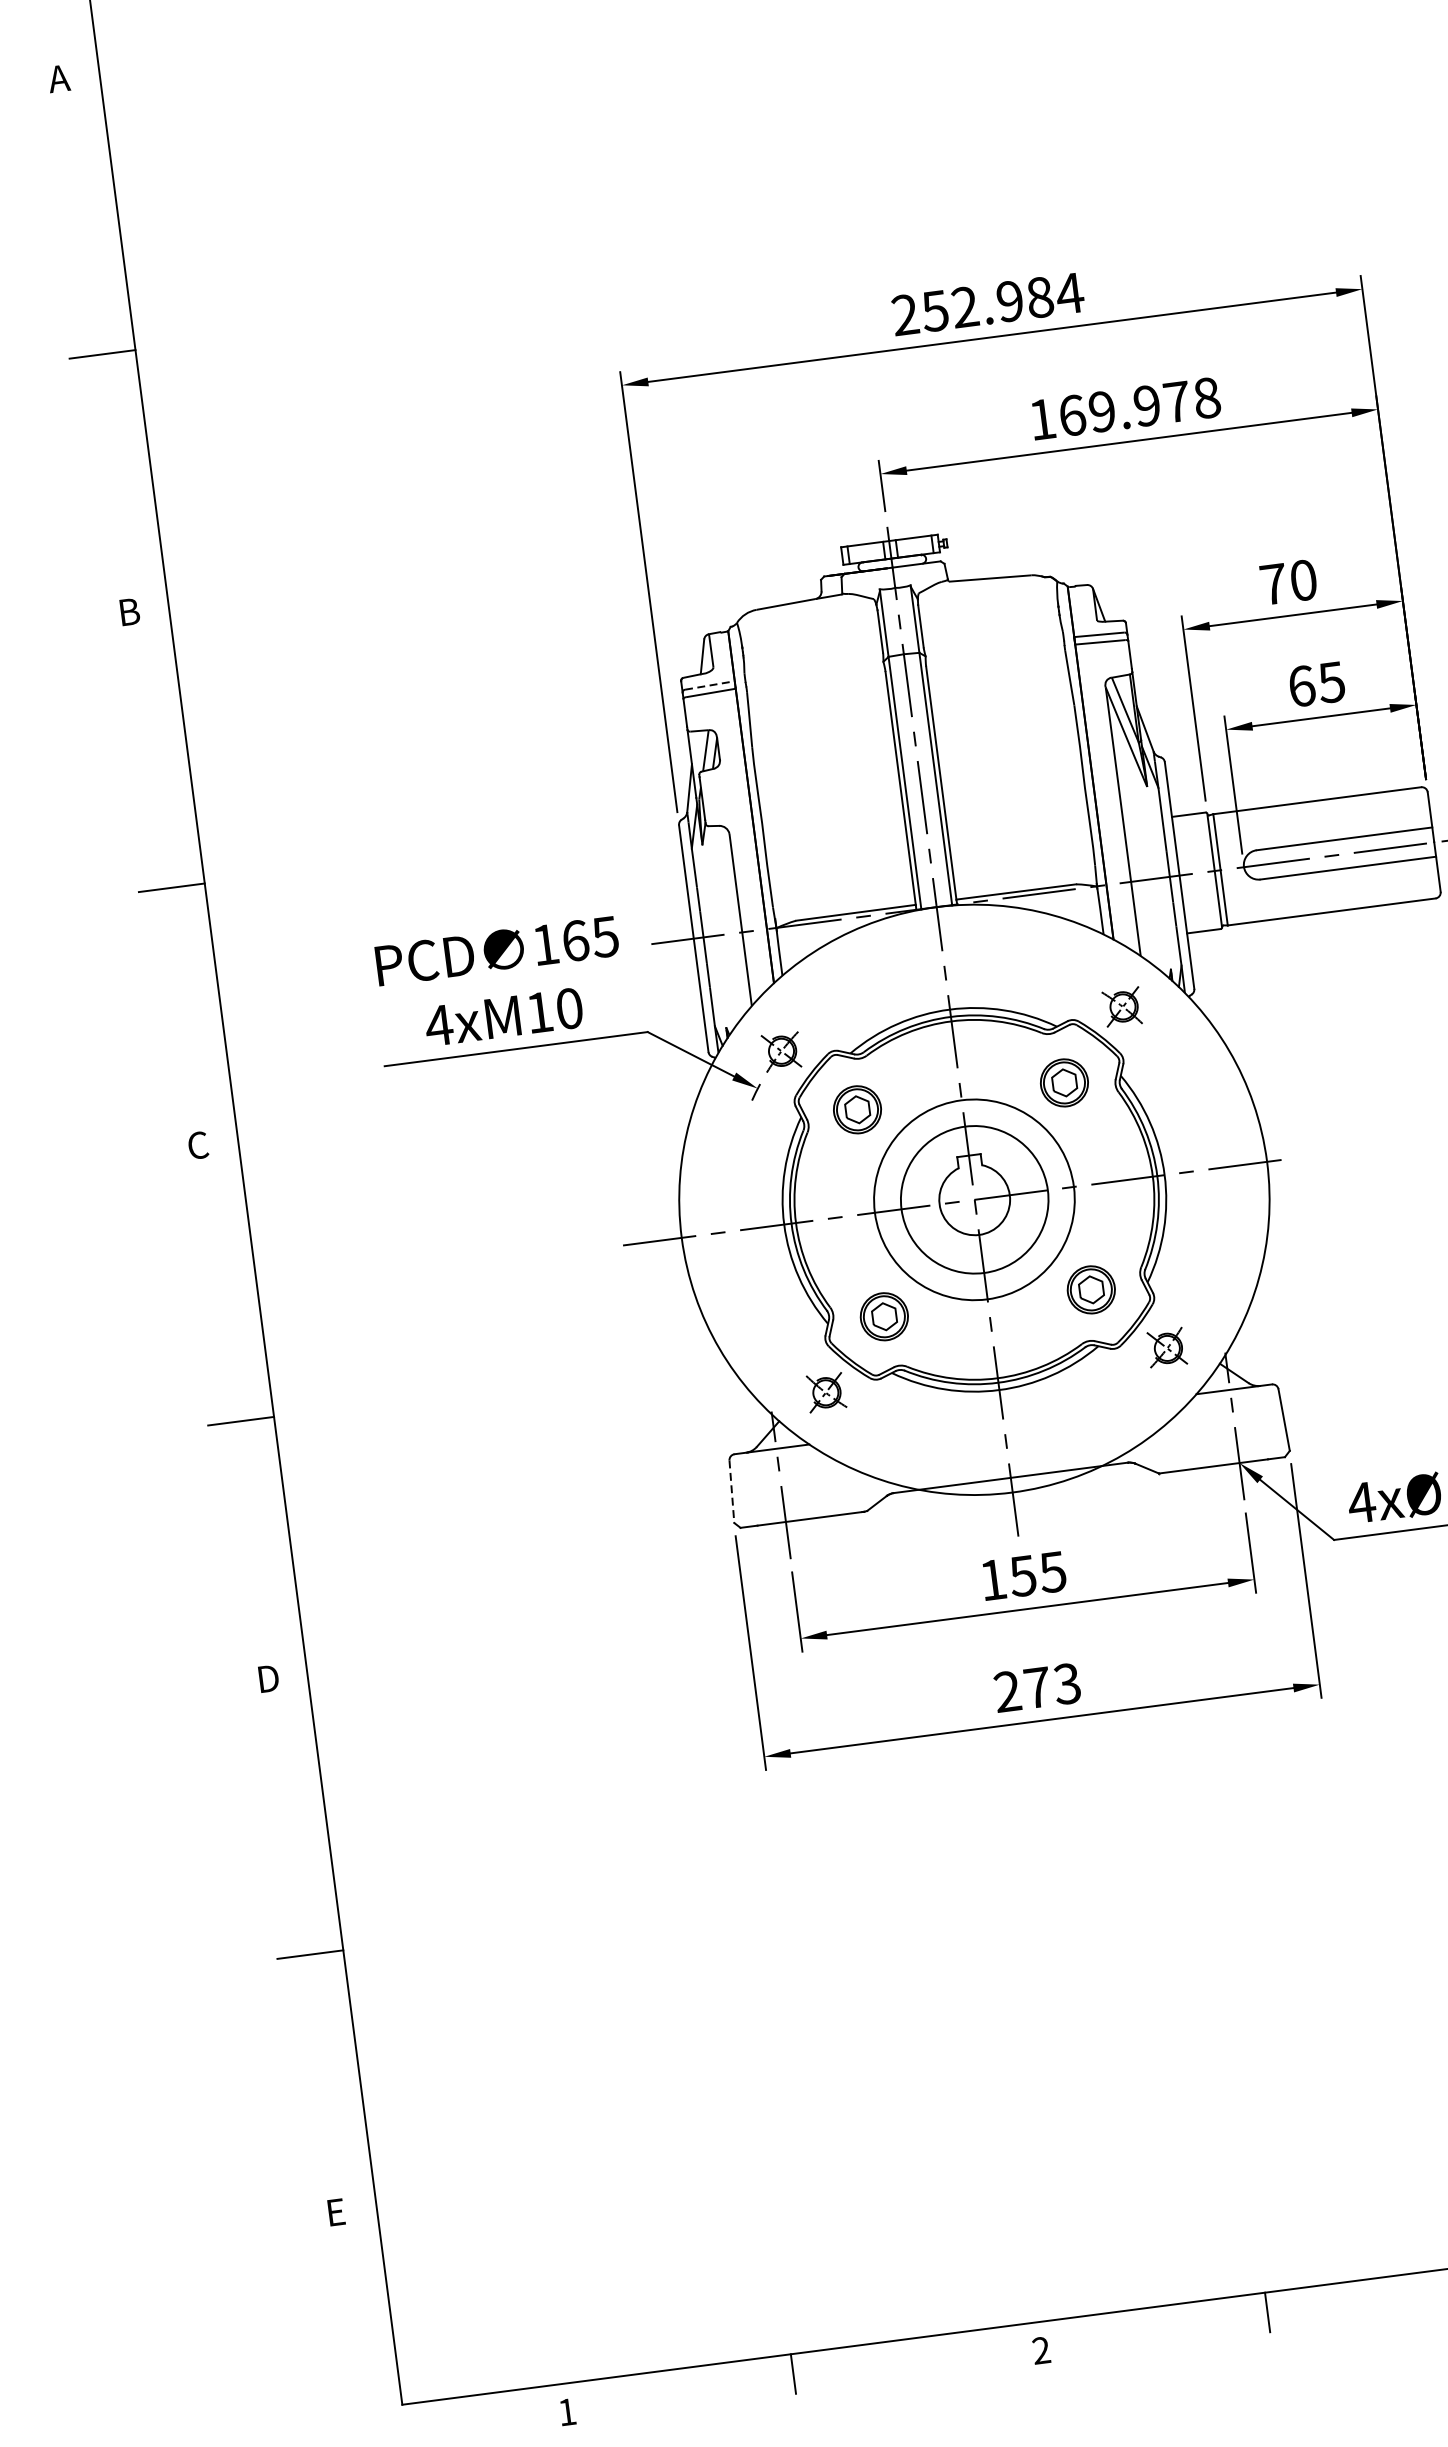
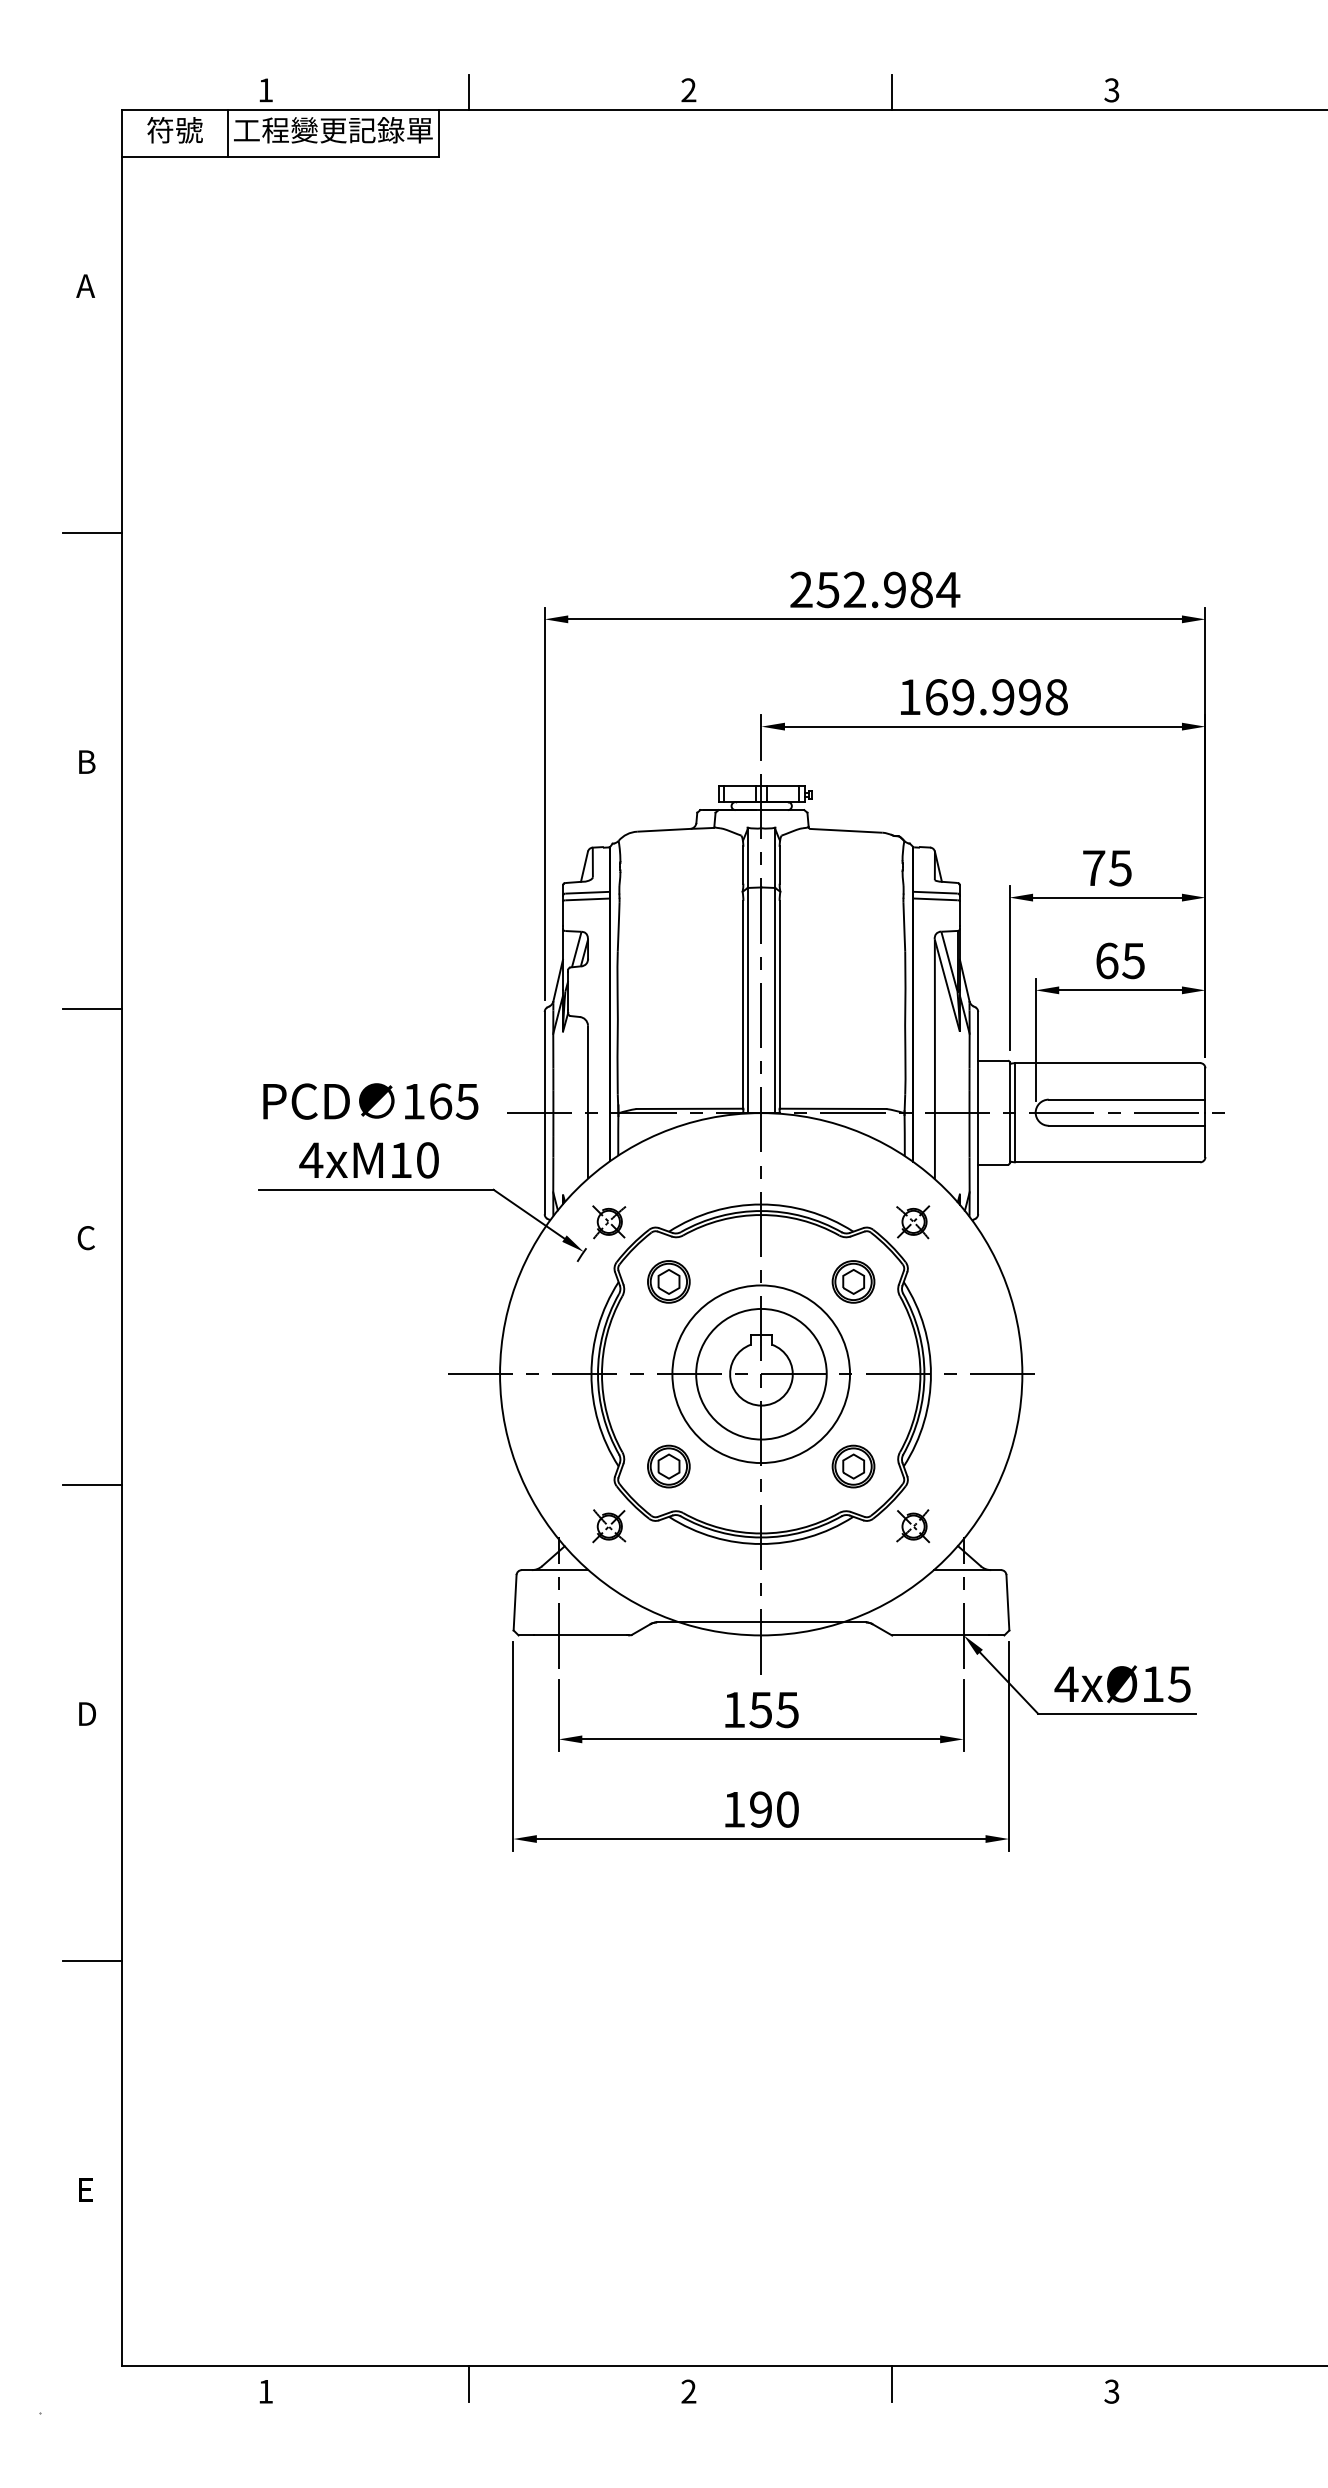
text: (1177, 402) -> (1030, 697), 169.978 -> 169.998
text: (1303, 580) -> (1120, 868), 70 -> 75
line: (709, 685) -> (587, 892), dashed -> solid
line: (732, 1491) -> (515, 1602), dashed -> solid
text: (1036, 1687) -> (760, 1809), 273 -> 190

